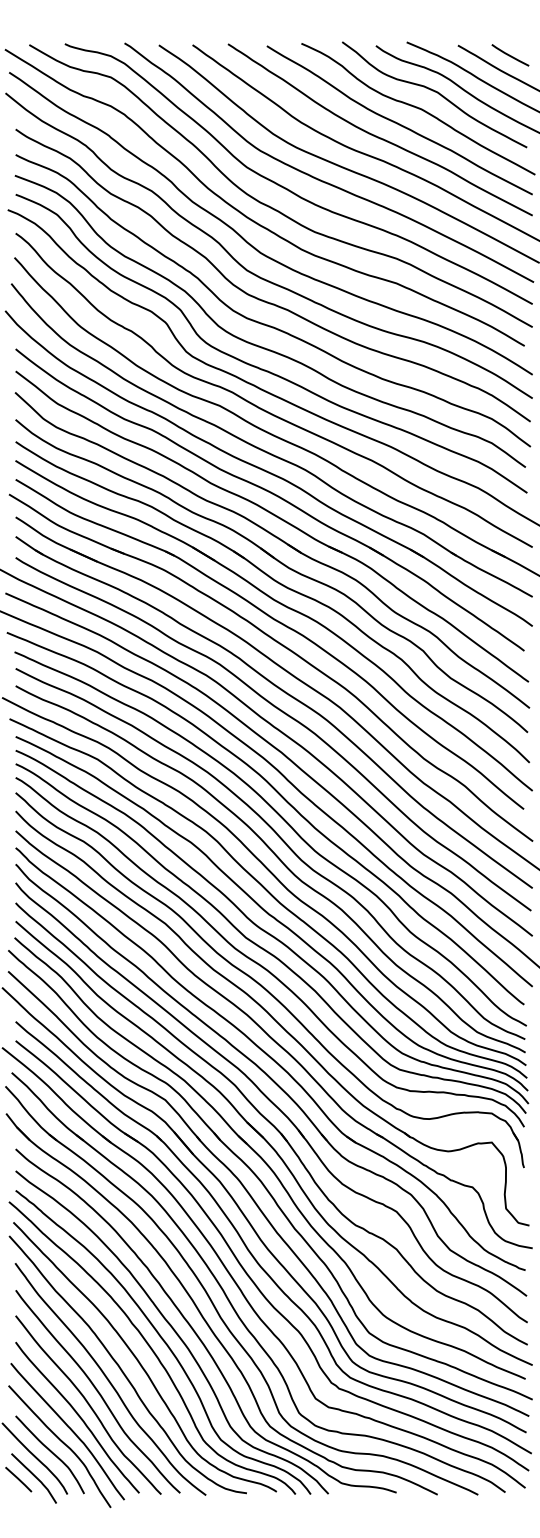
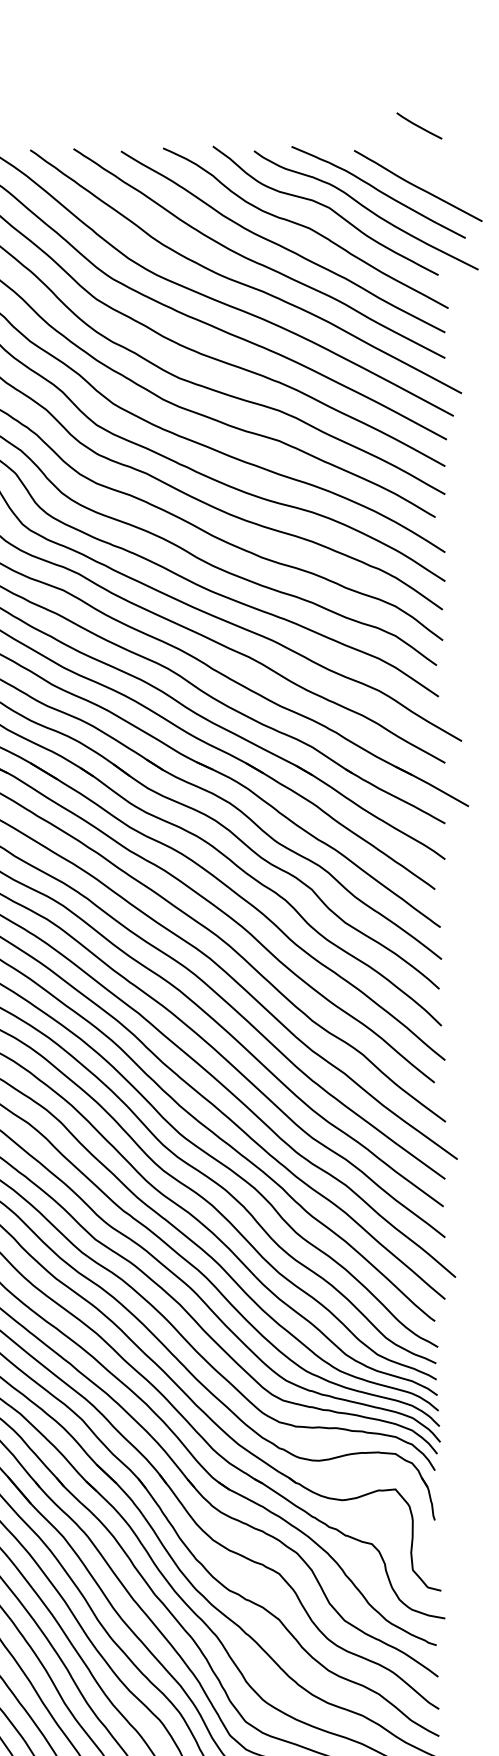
line: (510, 55) -> (419, 126), moved

